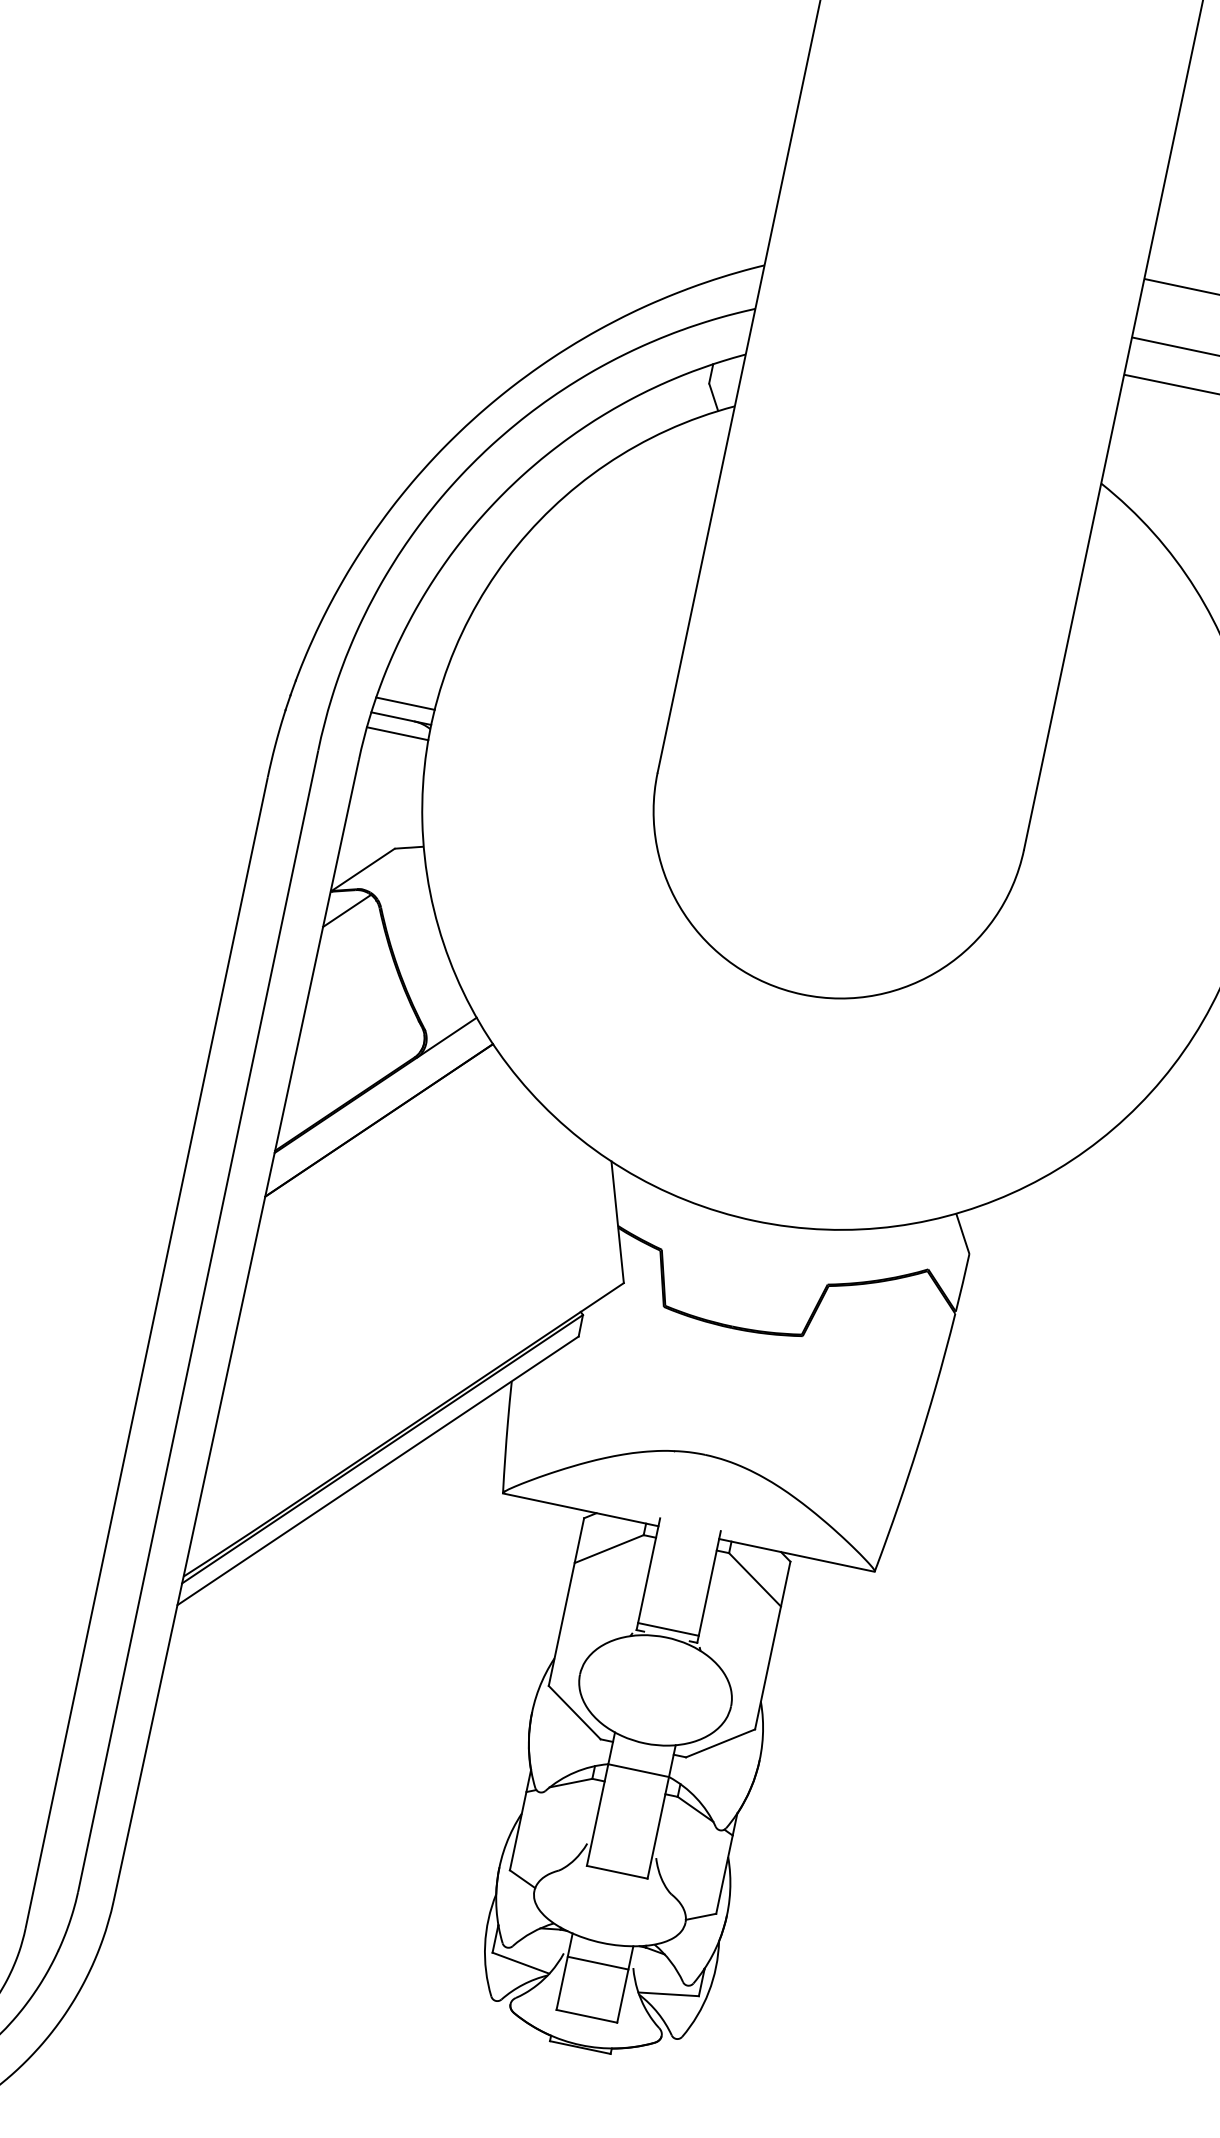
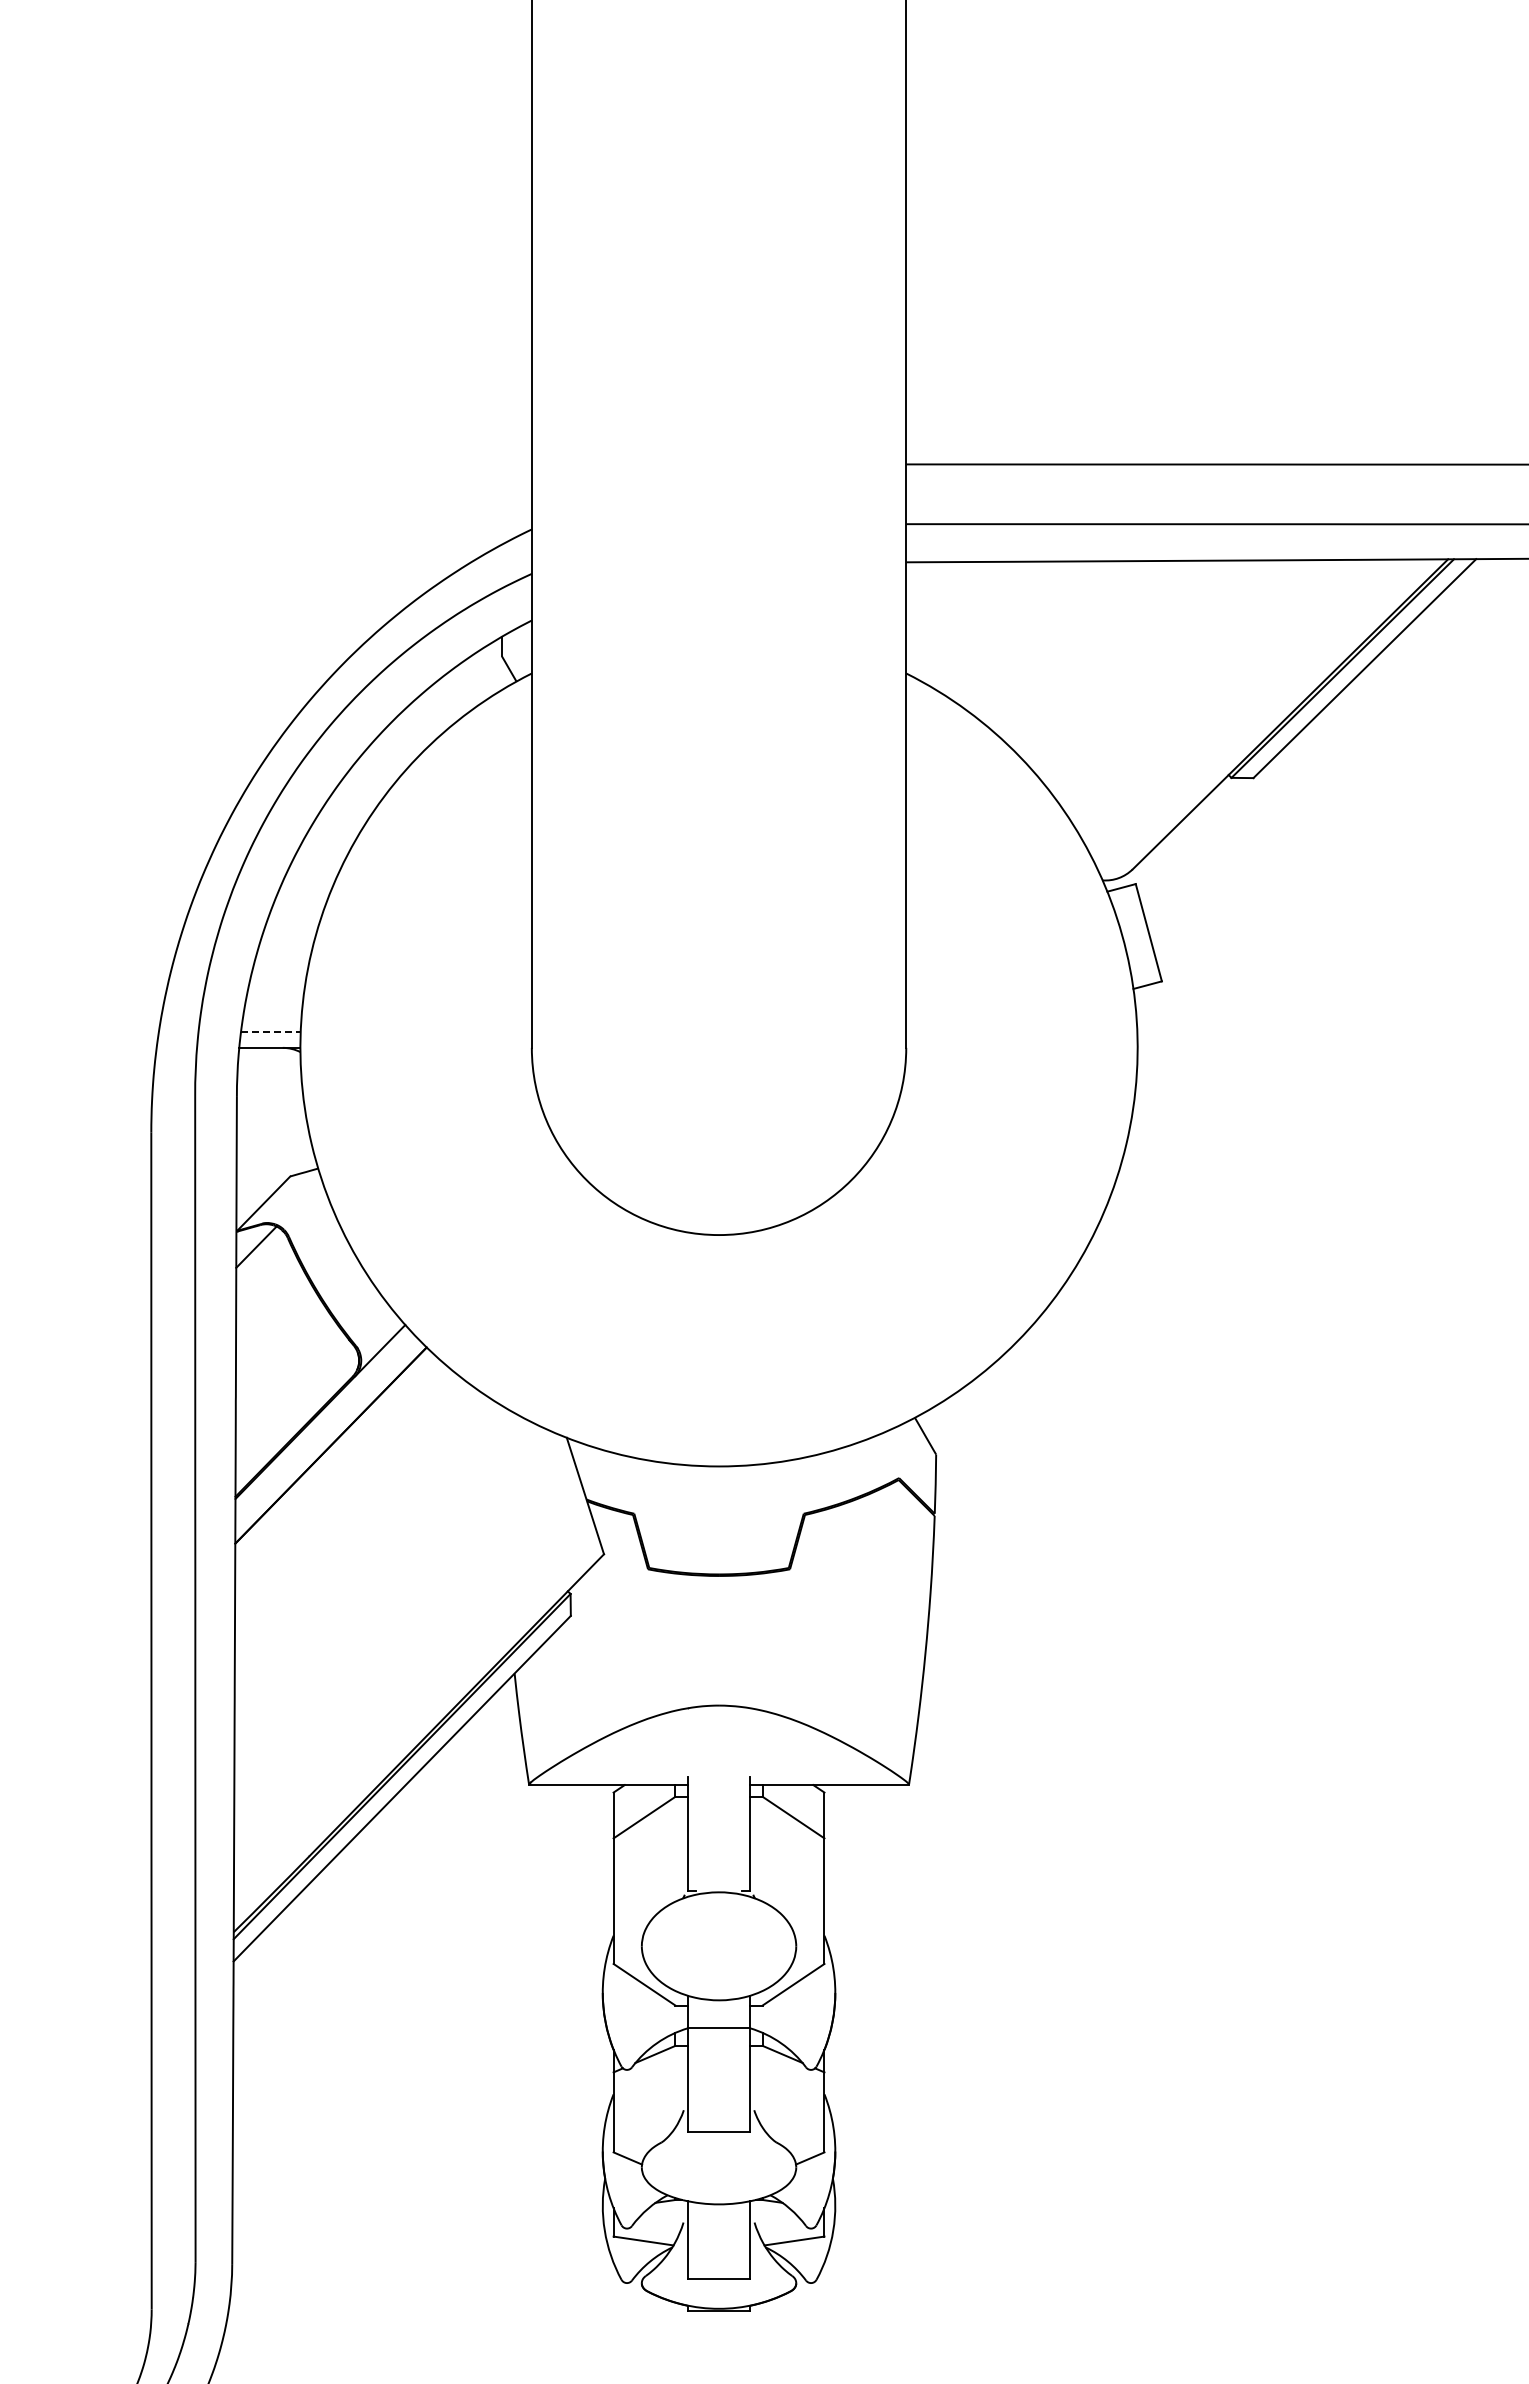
line: (405, 703) -> (270, 1032), solid -> dashed
line: (397, 733) -> (269, 1063), removed
line: (668, 1629) -> (719, 1883), removed
line: (598, 1963) -> (719, 2225), removed

